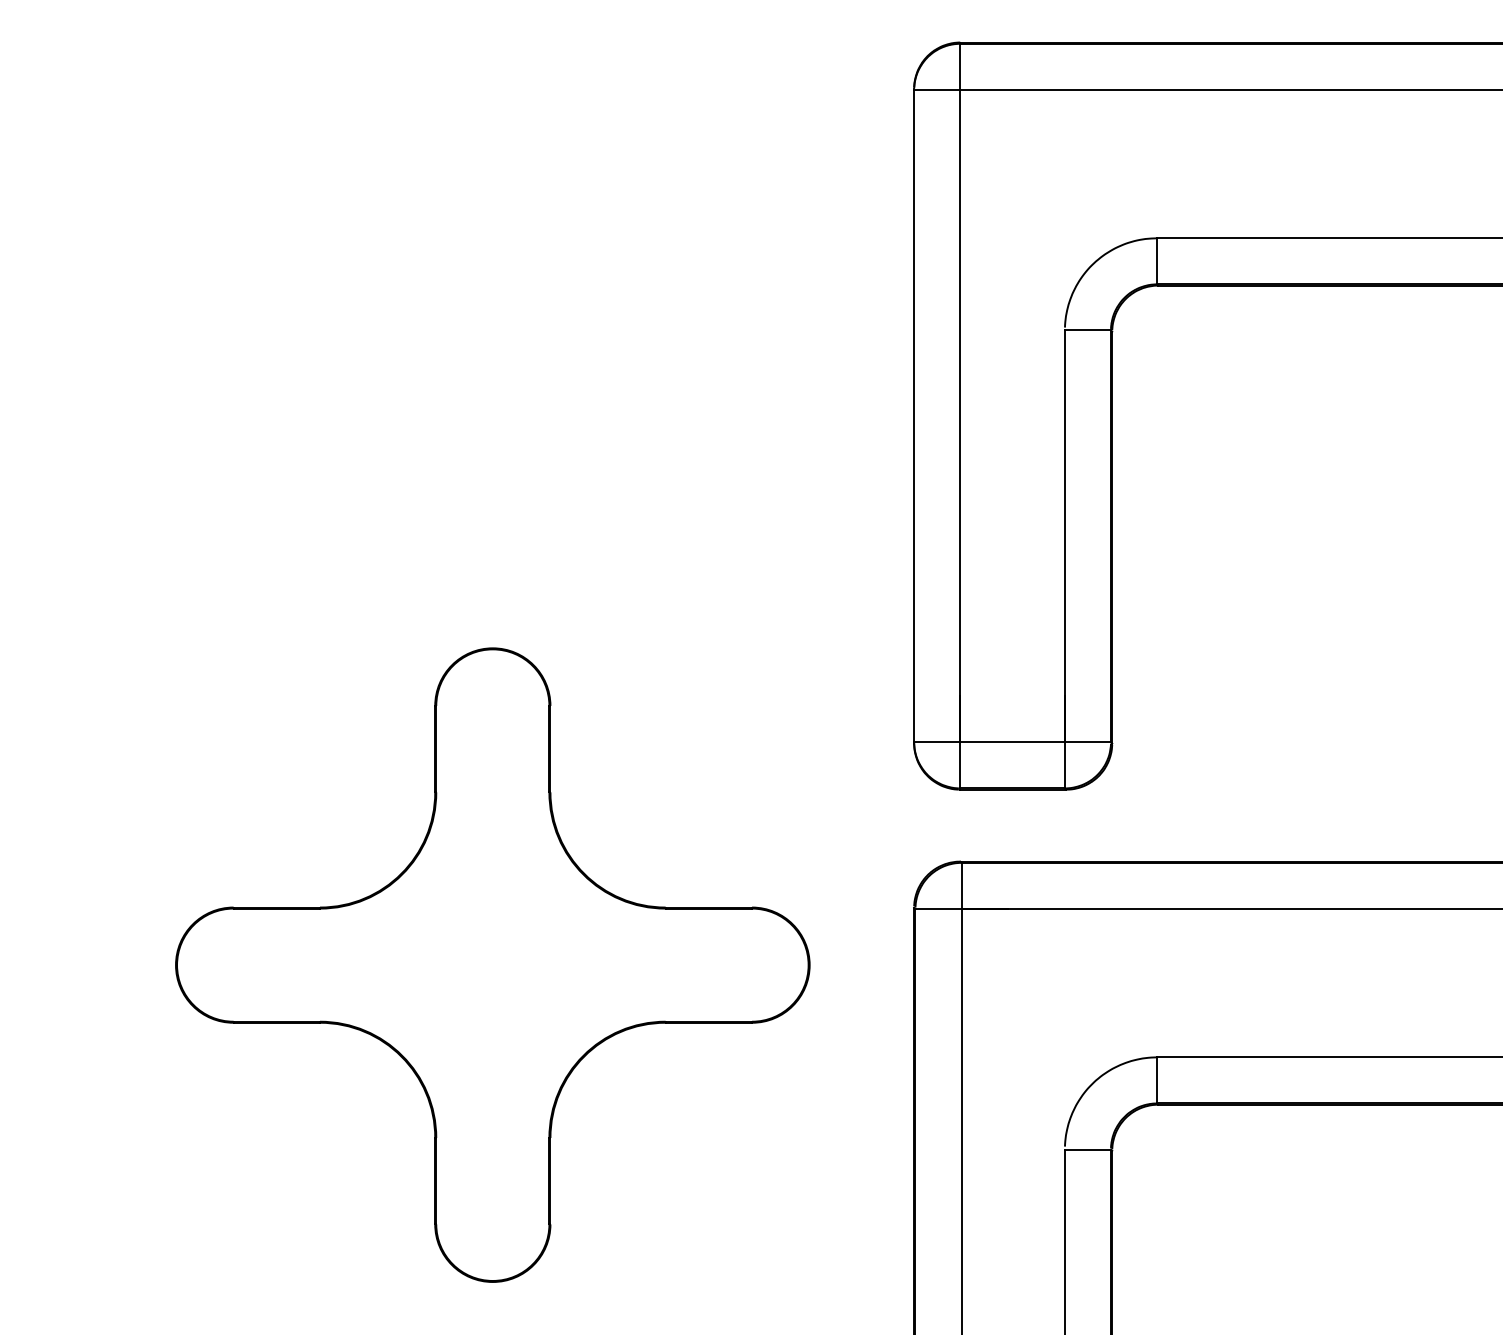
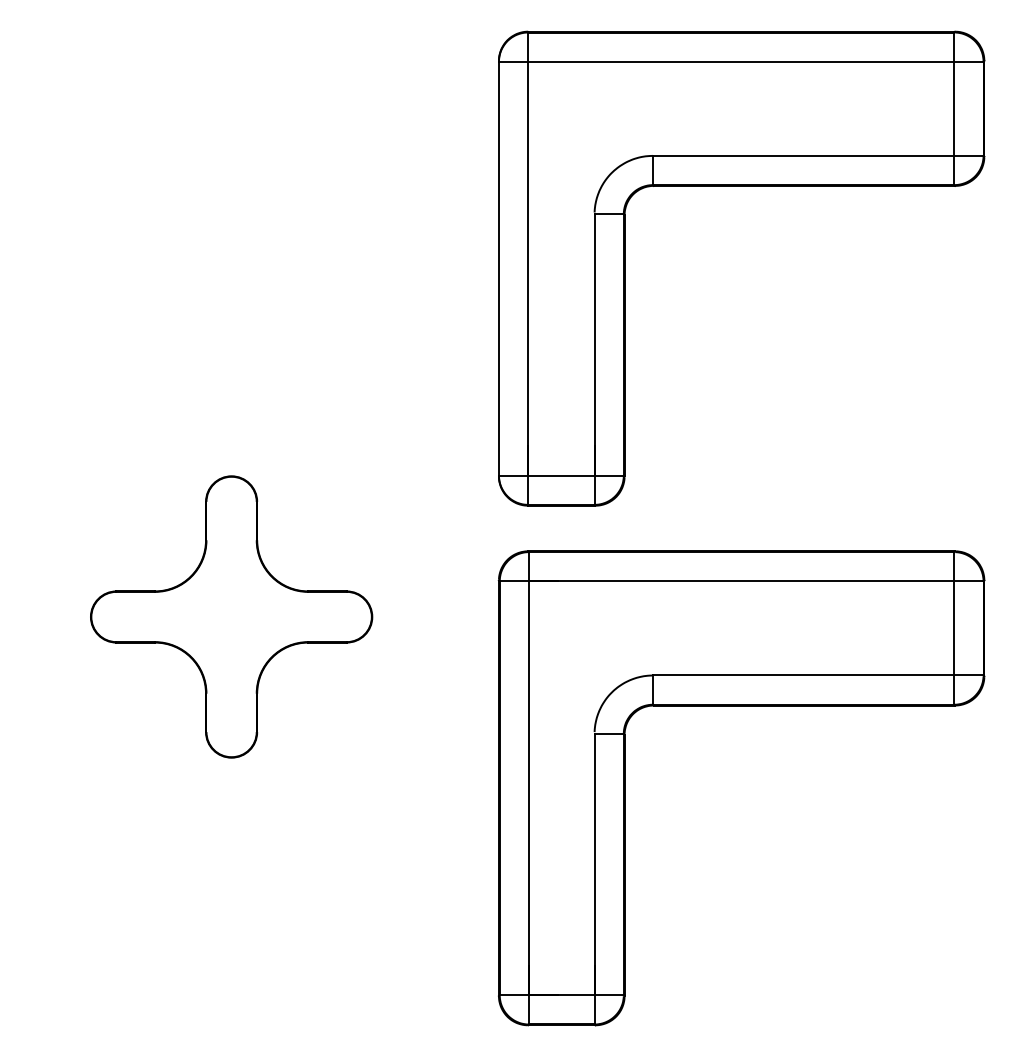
part: (492, 964) -> (231, 616), size x0.7

